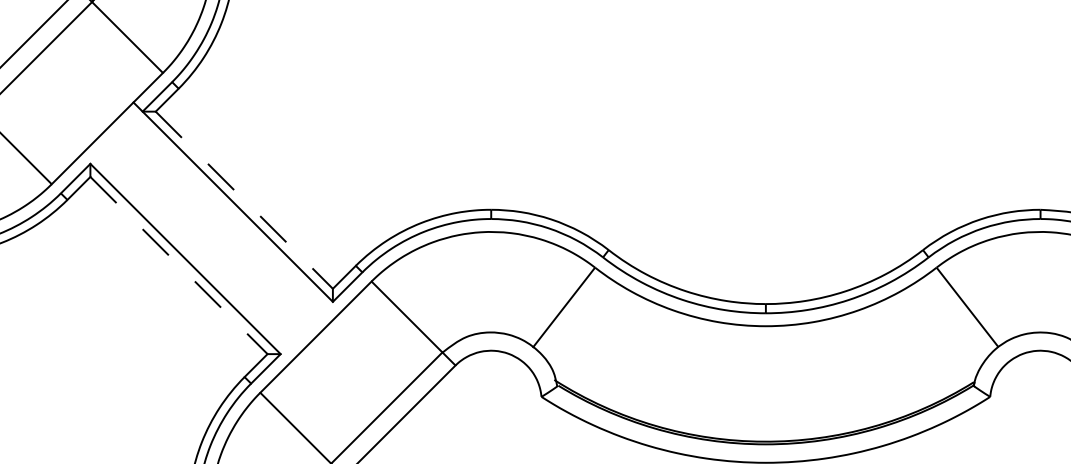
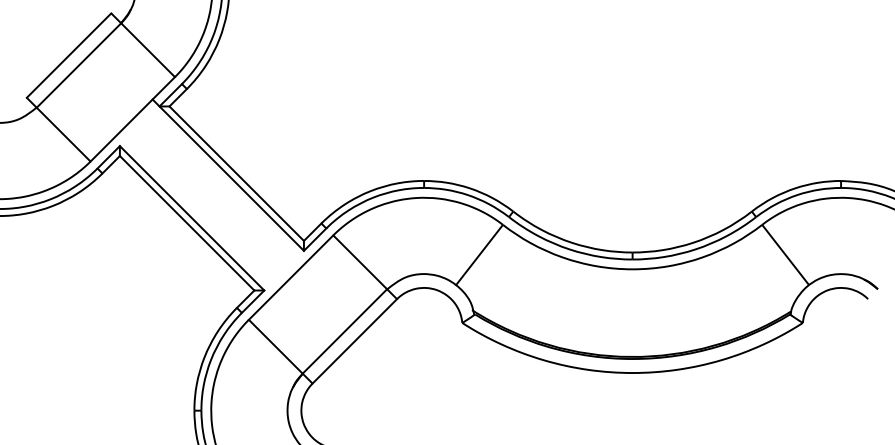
line: (245, 201) -> (237, 174), dashed -> solid
line: (179, 265) -> (187, 223), dashed -> solid

